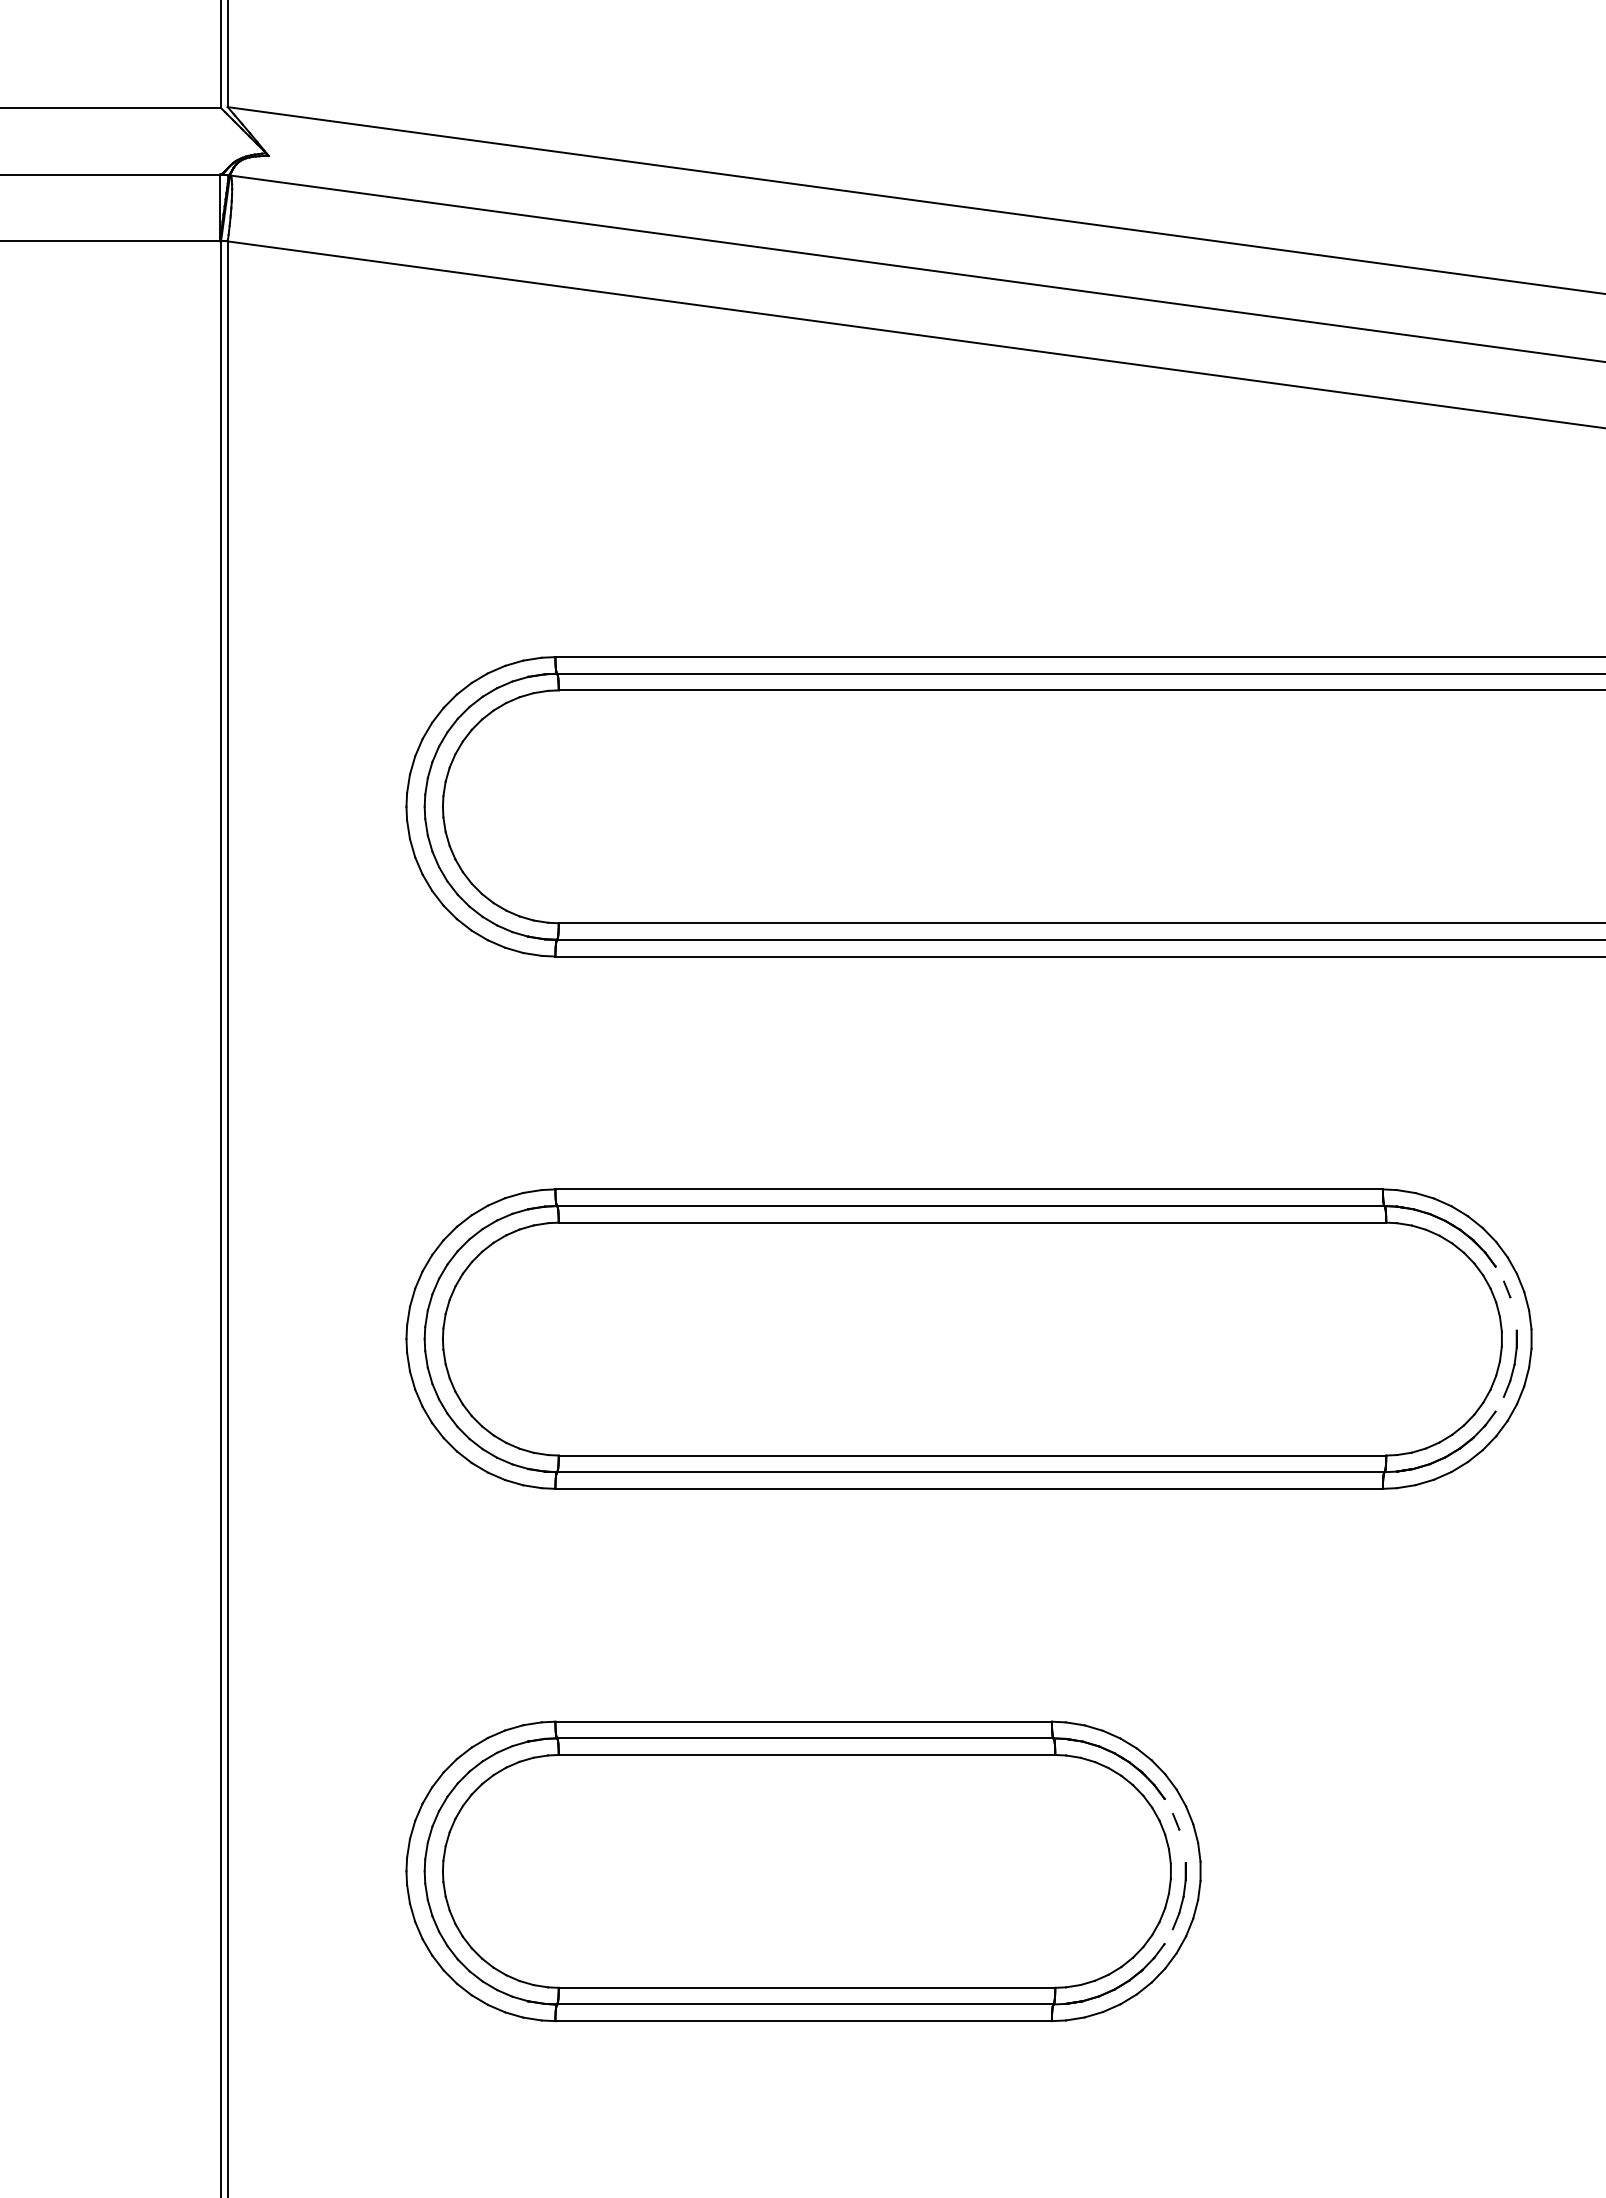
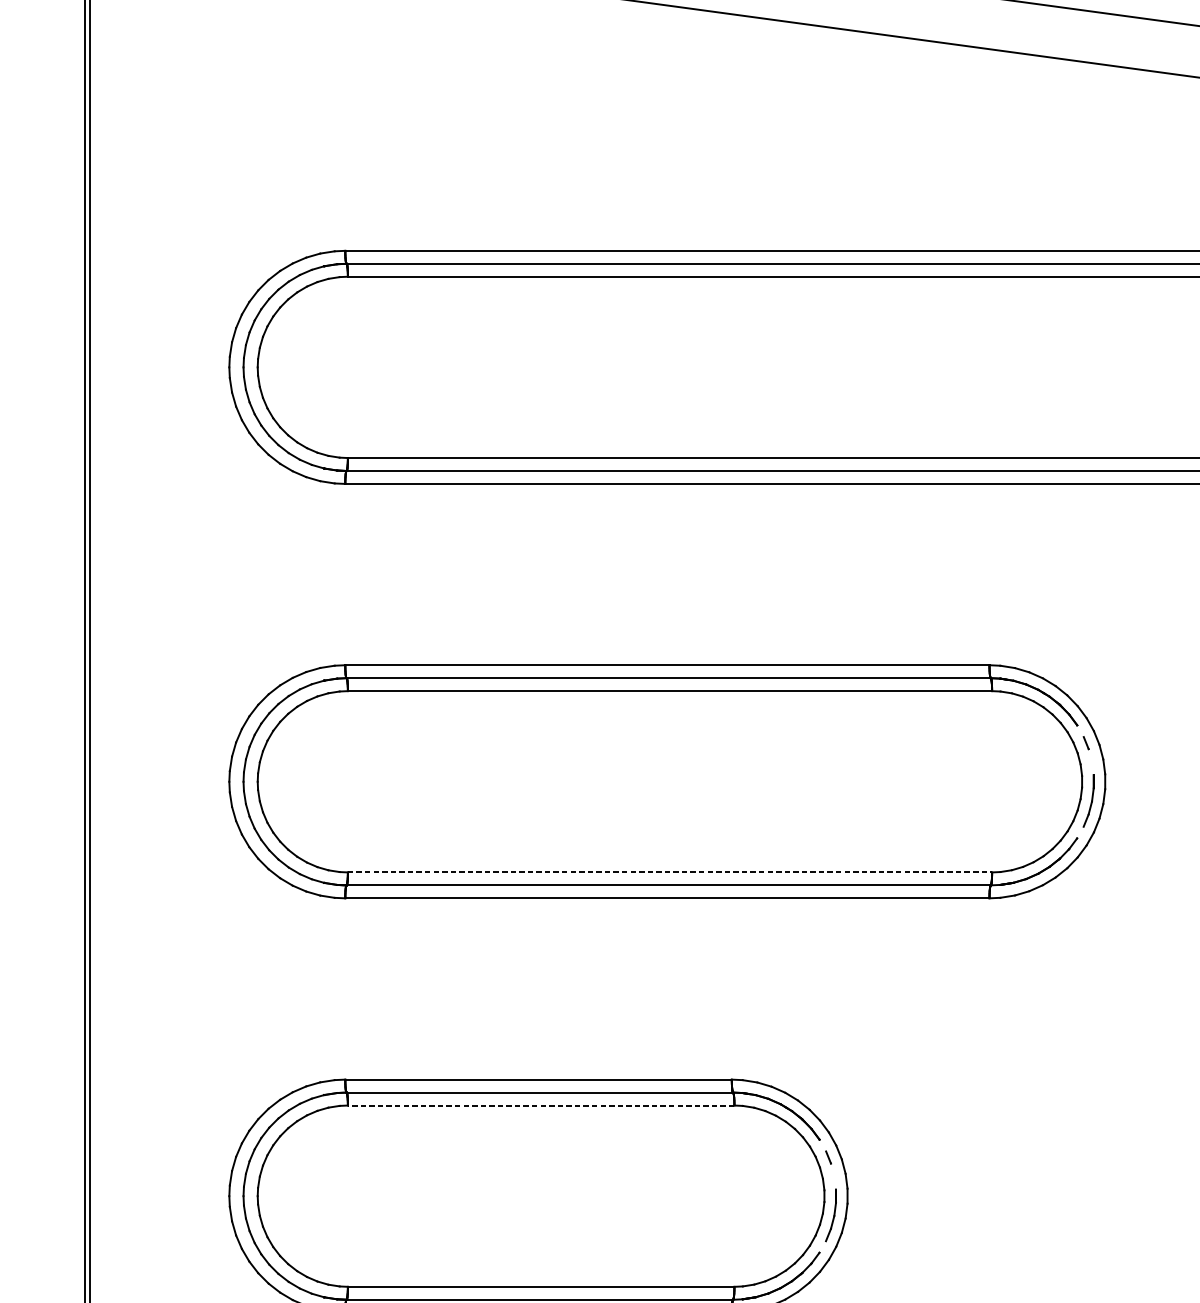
line: (972, 1455) -> (669, 872), solid -> dashed
line: (806, 1754) -> (540, 1105), solid -> dashed

